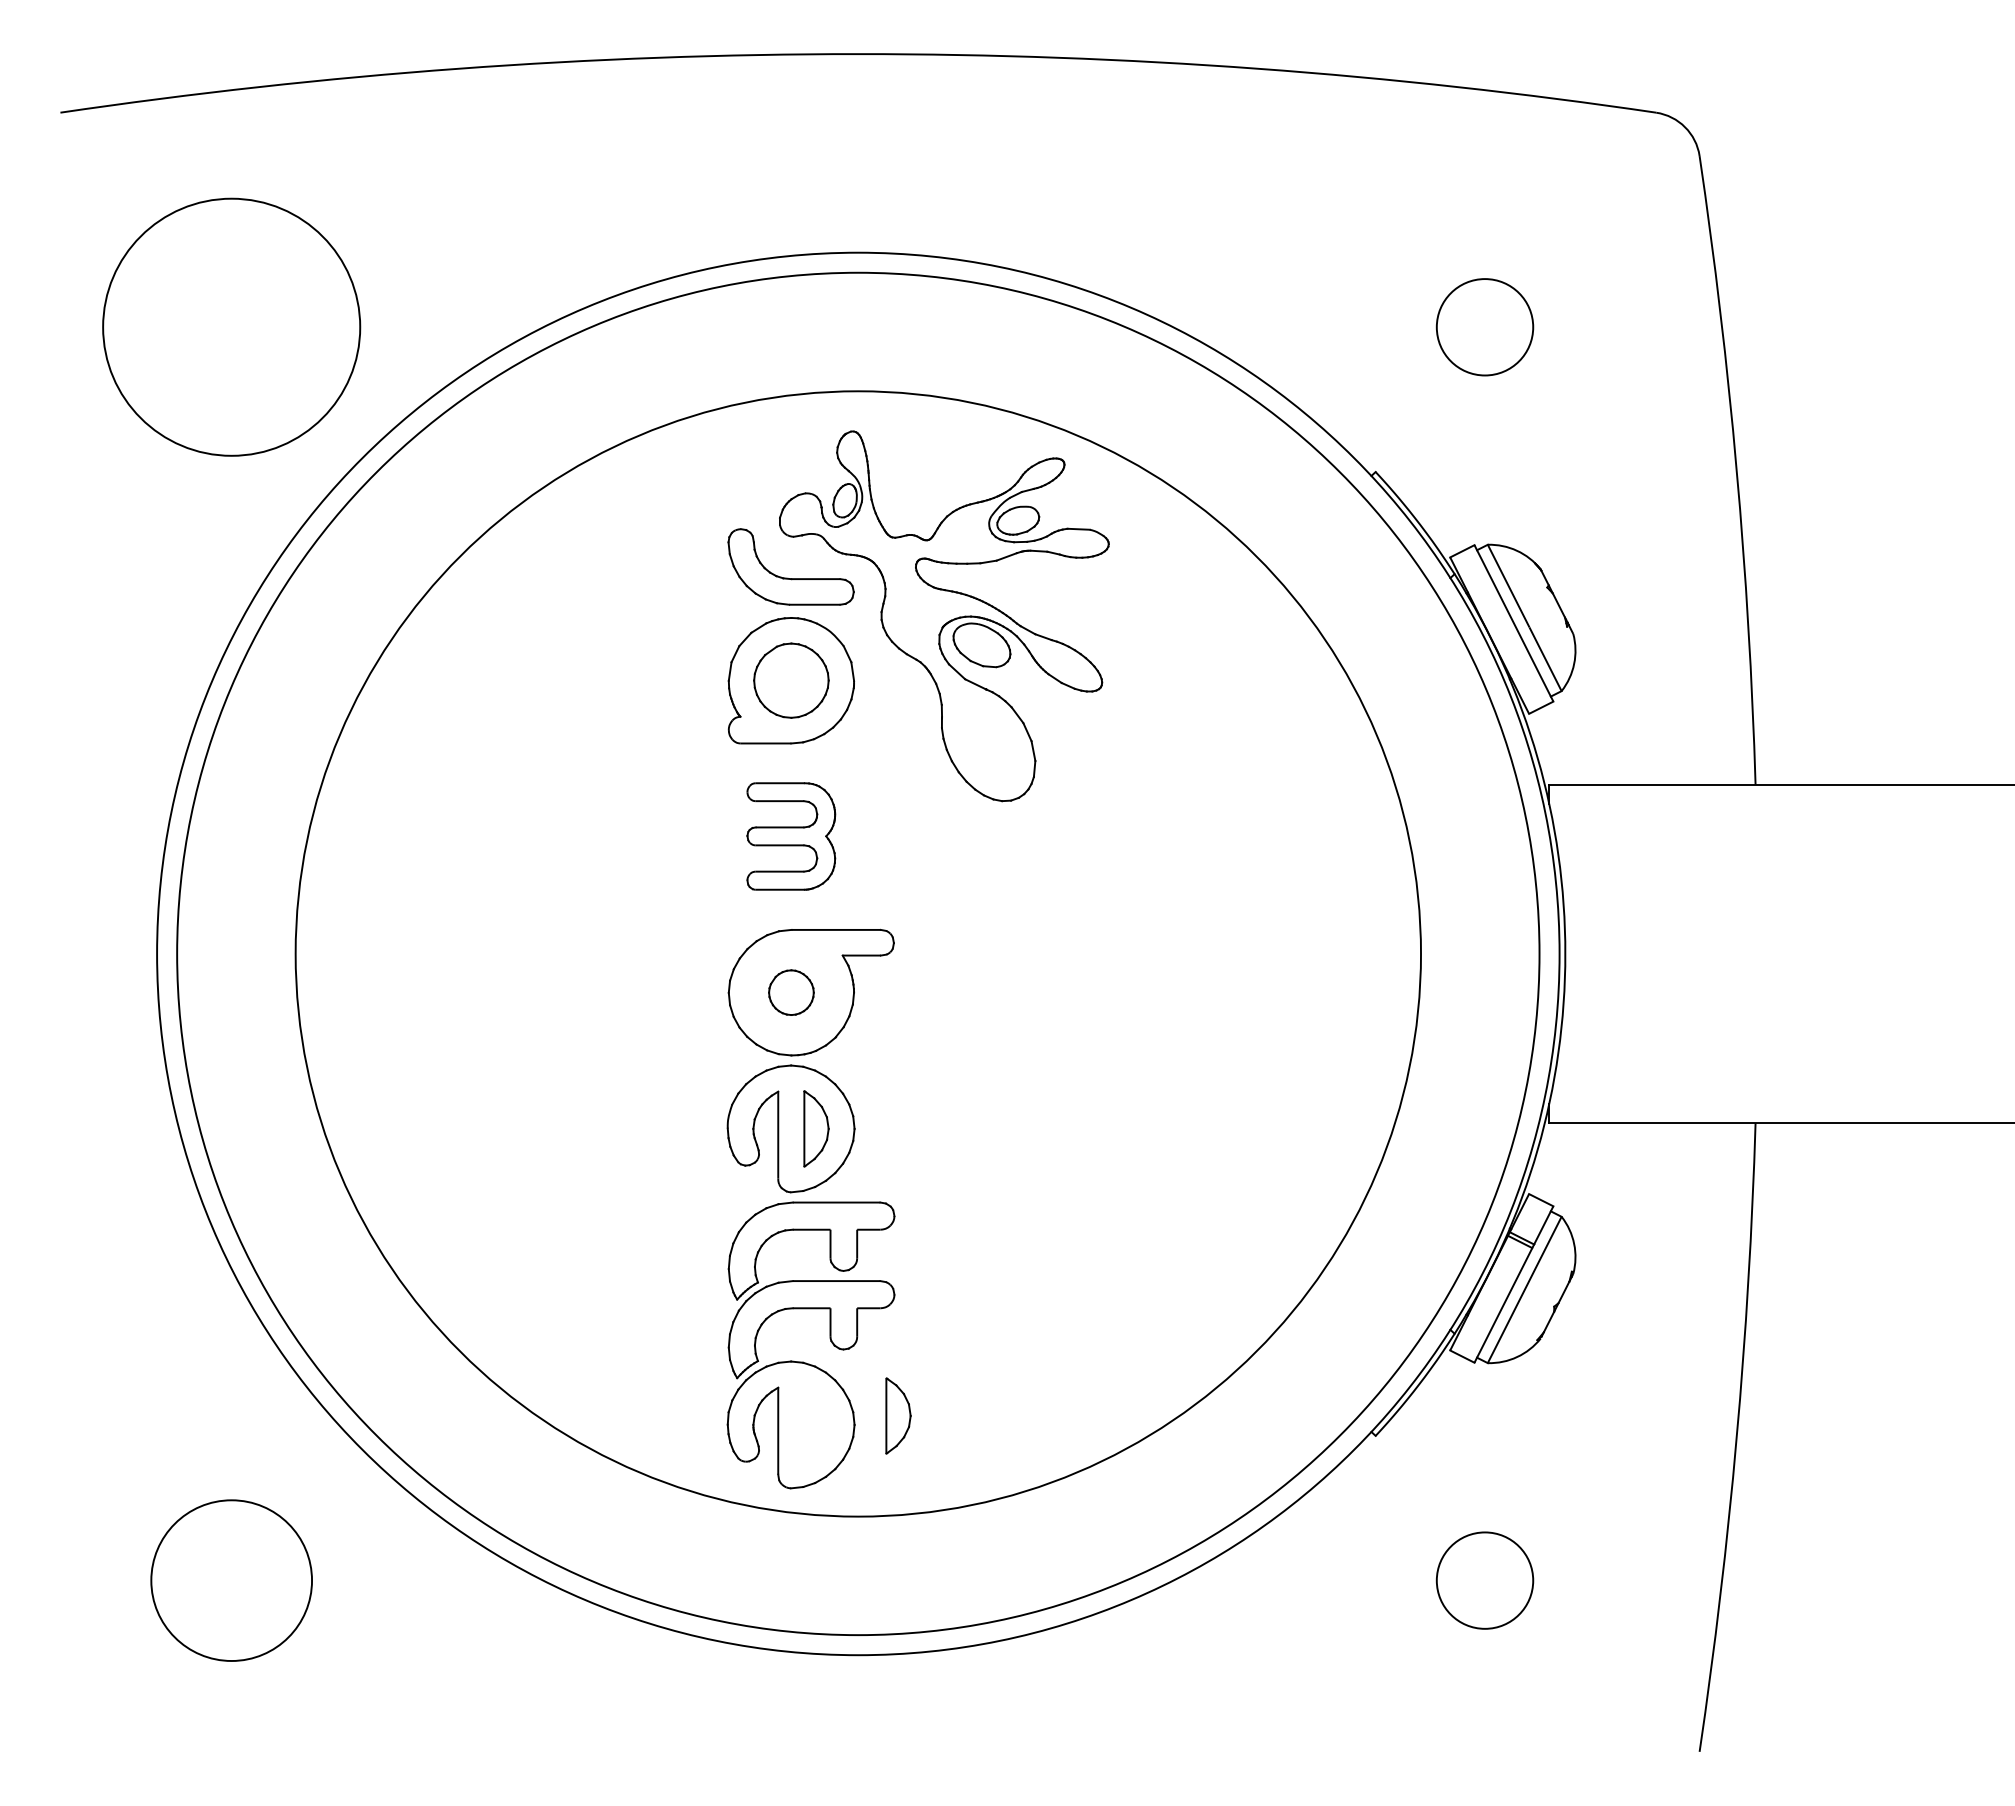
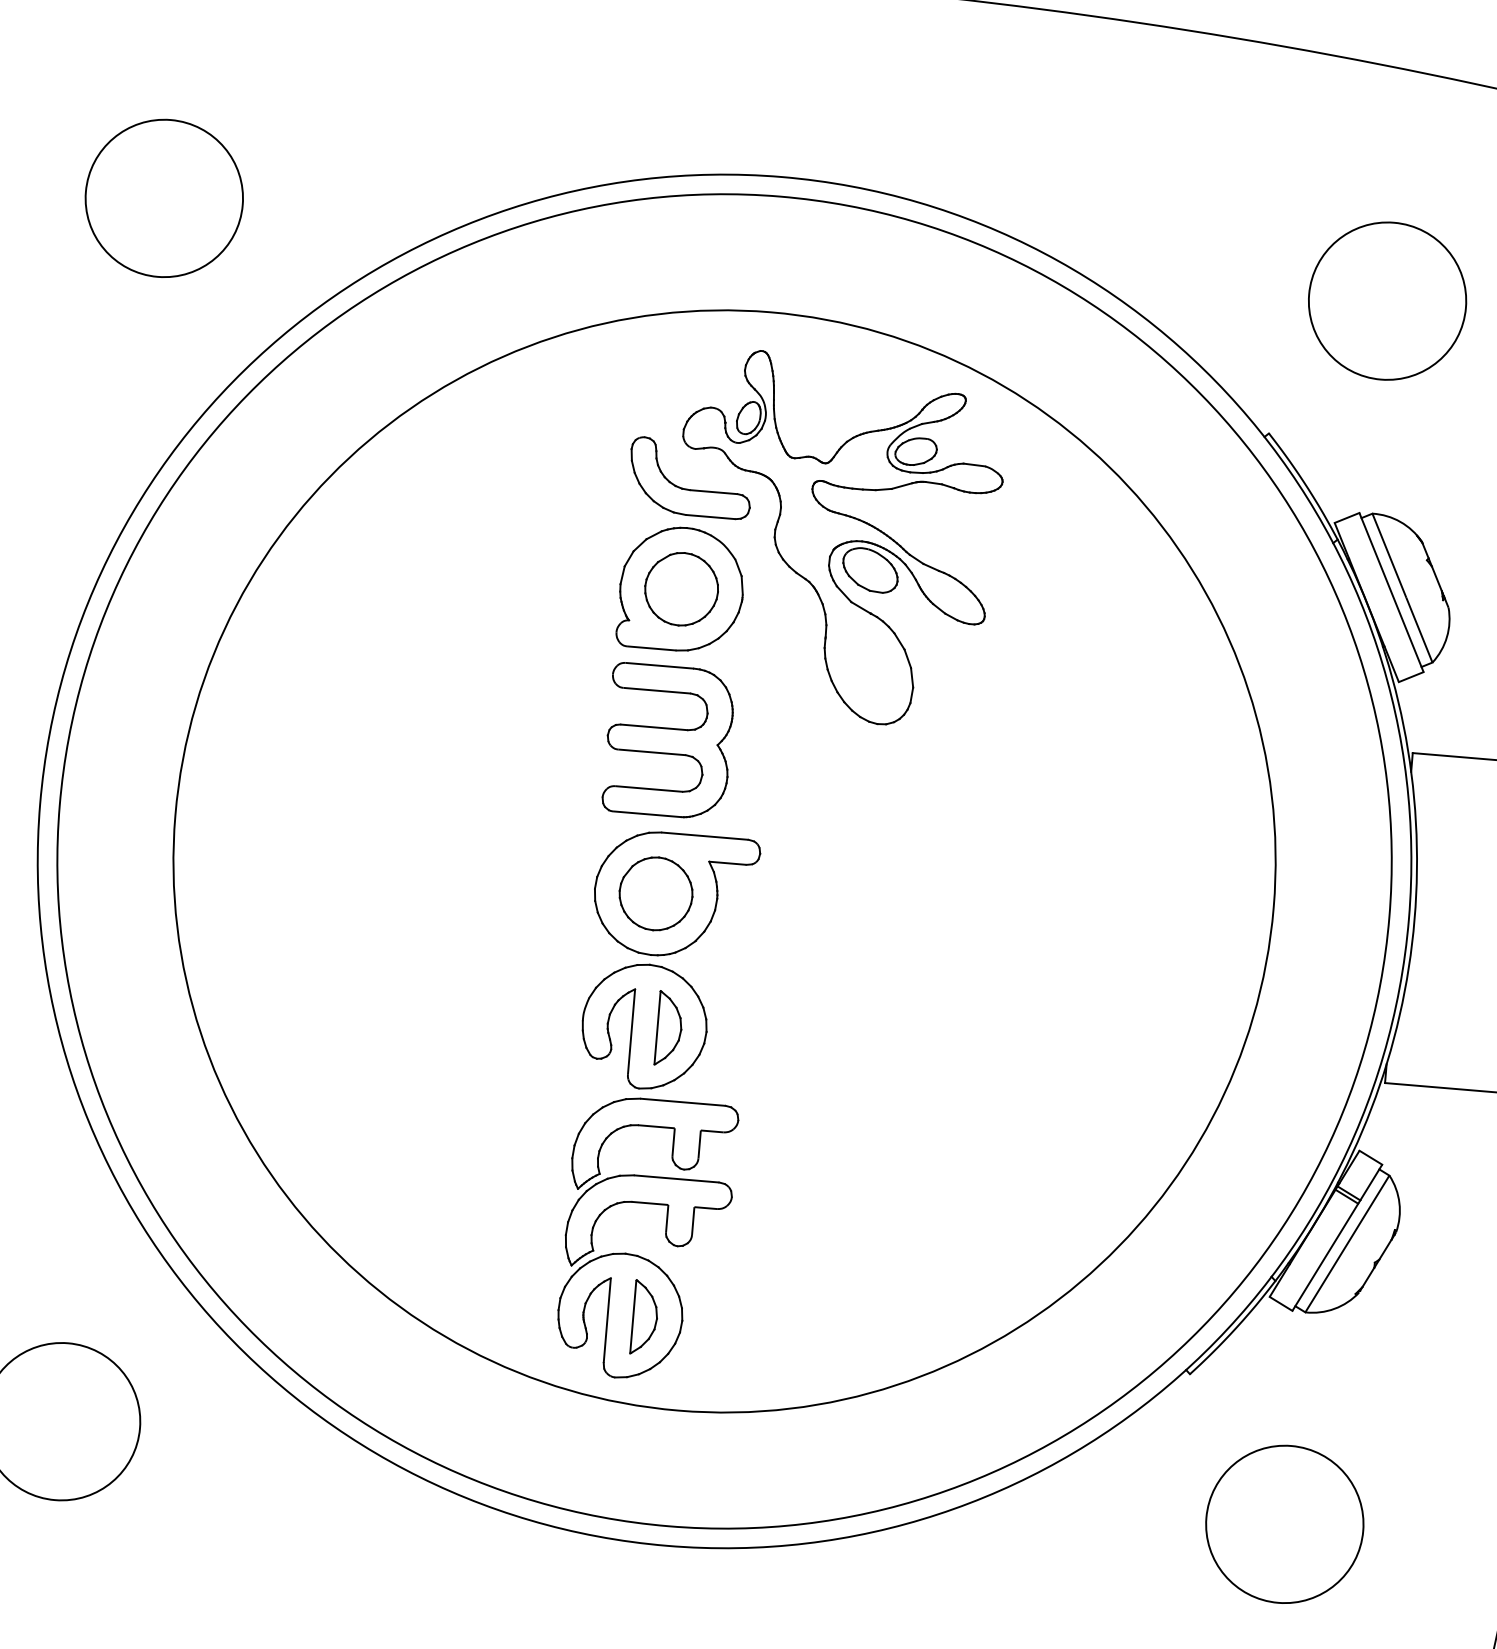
circle: (231, 326) -> (164, 197), size x0.62
circle: (1484, 326) -> (1387, 300), size x1.67
part: (790, 836) -> (667, 741), size x1.43
part: (791, 992) -> (656, 893), size x1.67
part: (898, 1415) -> (645, 1317), moved
circle: (1484, 1580) -> (1284, 1524), size x1.67

